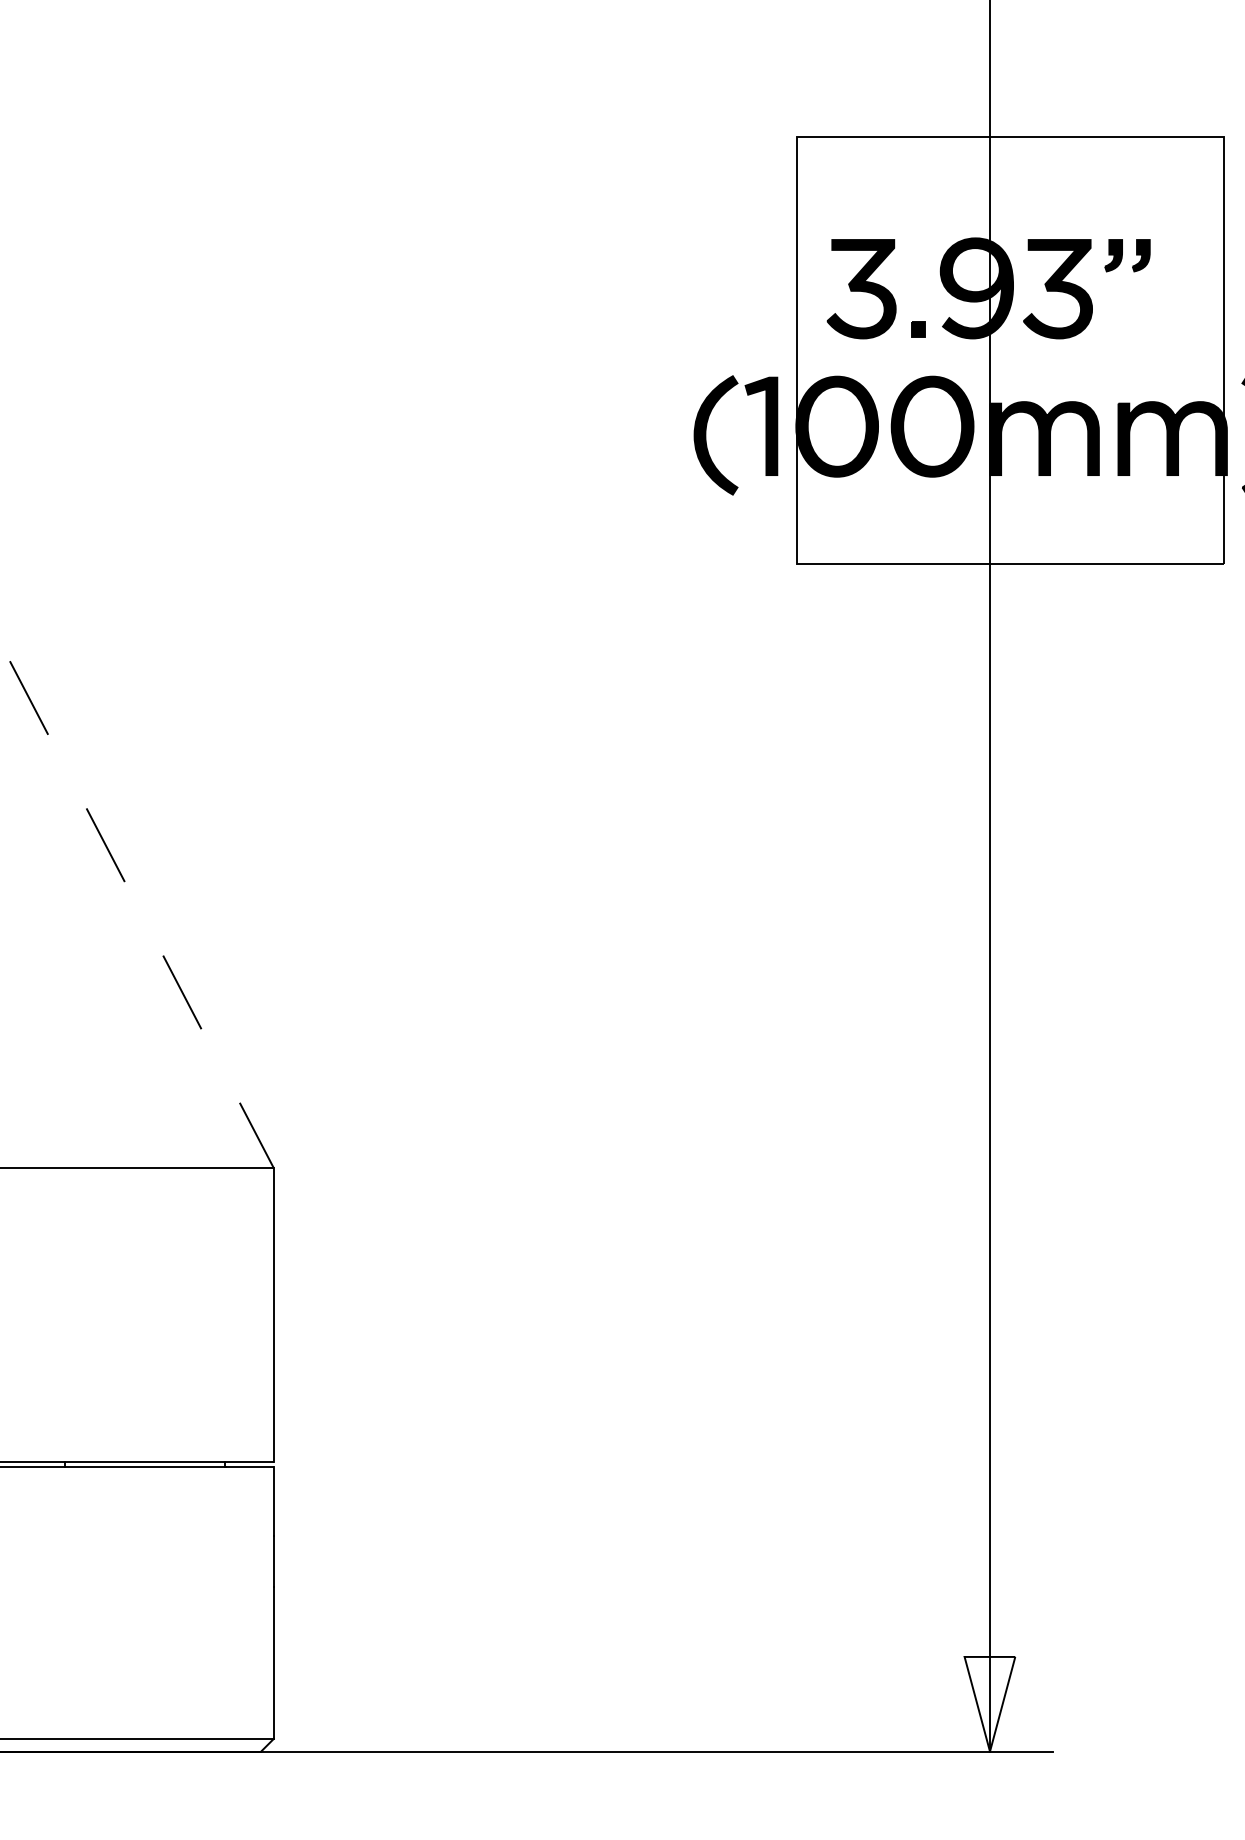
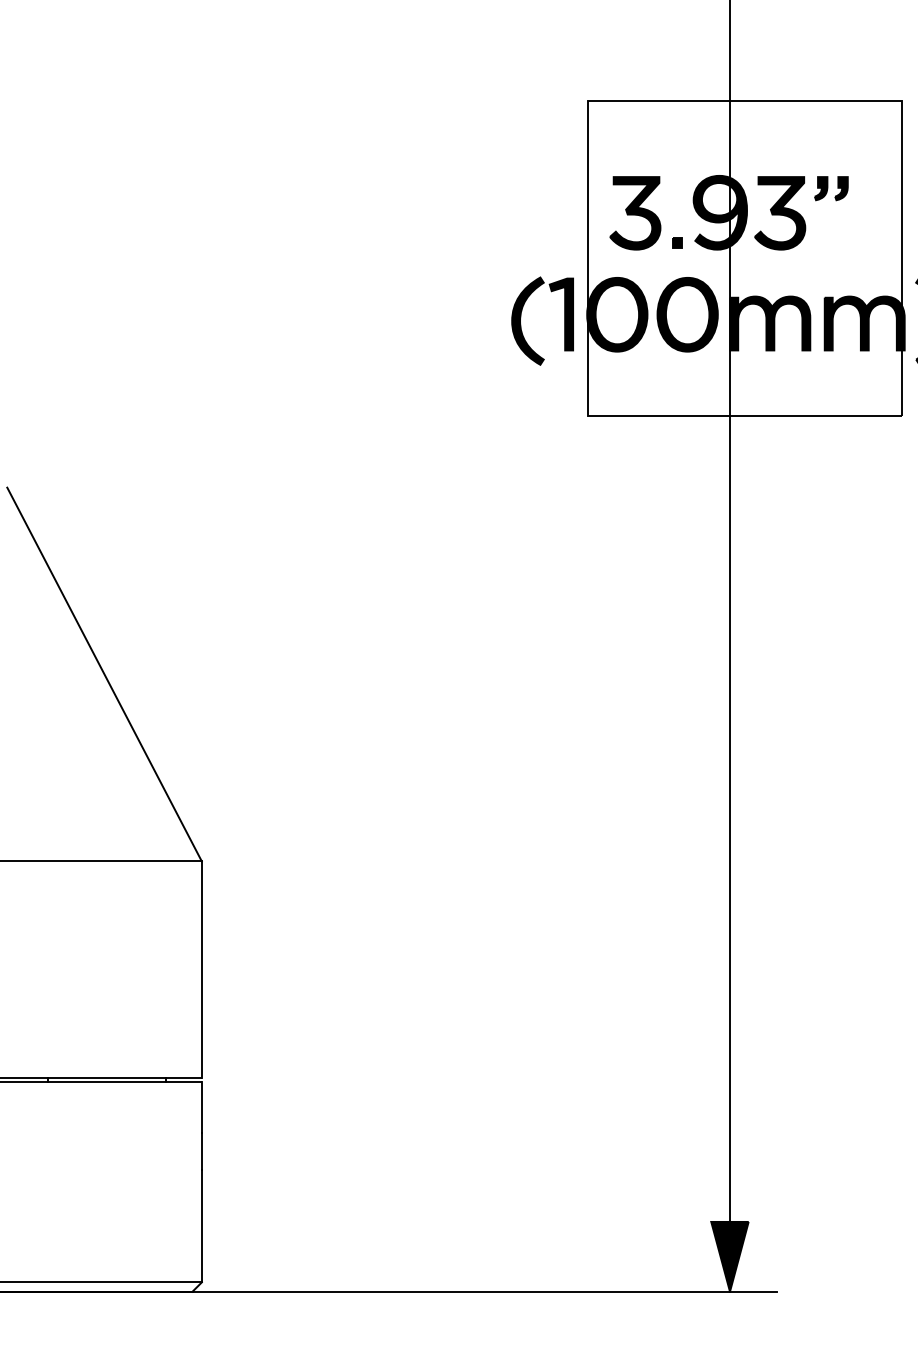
line: (141, 914) -> (104, 674), dashed -> solid
fill: (989, 1703) -> (729, 1256), added

